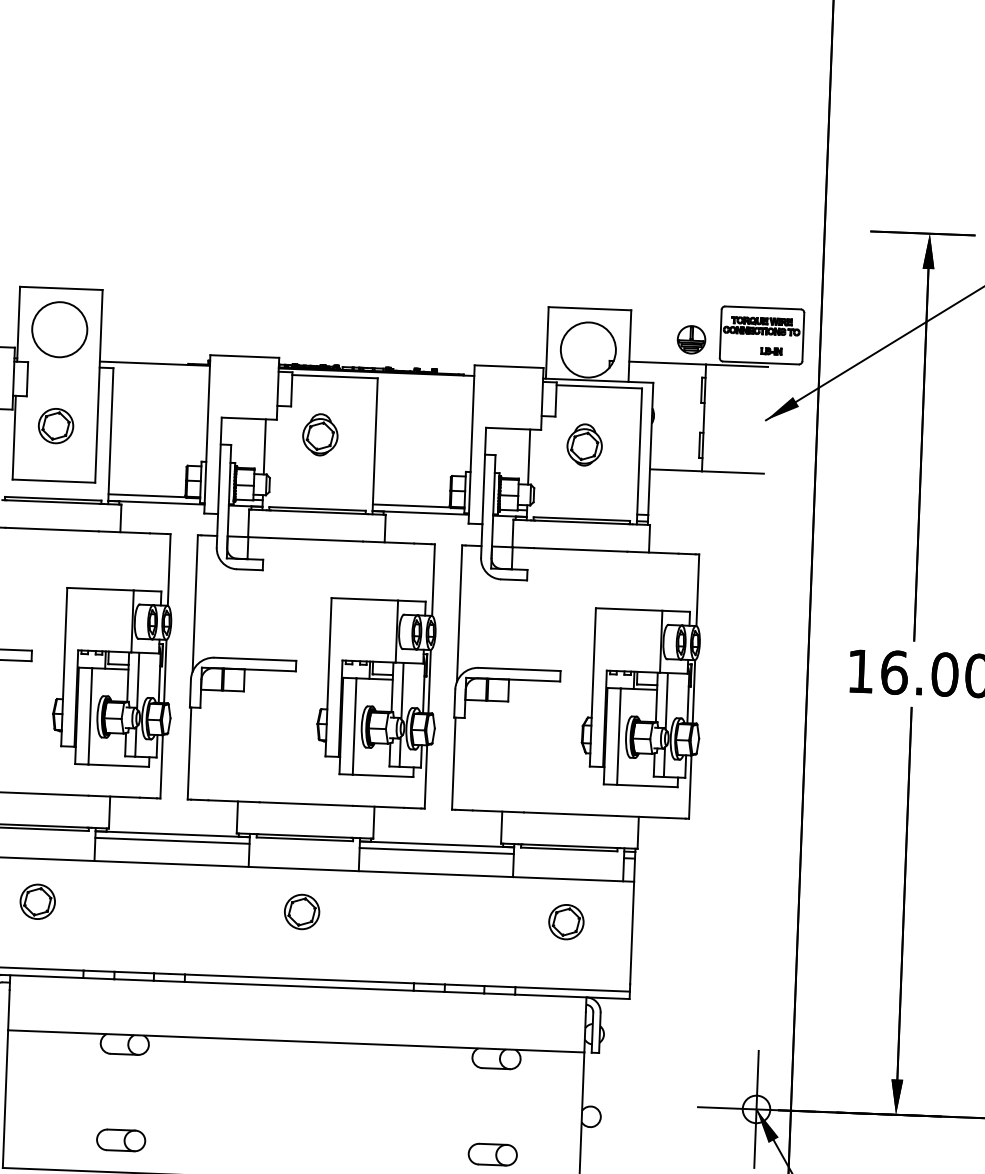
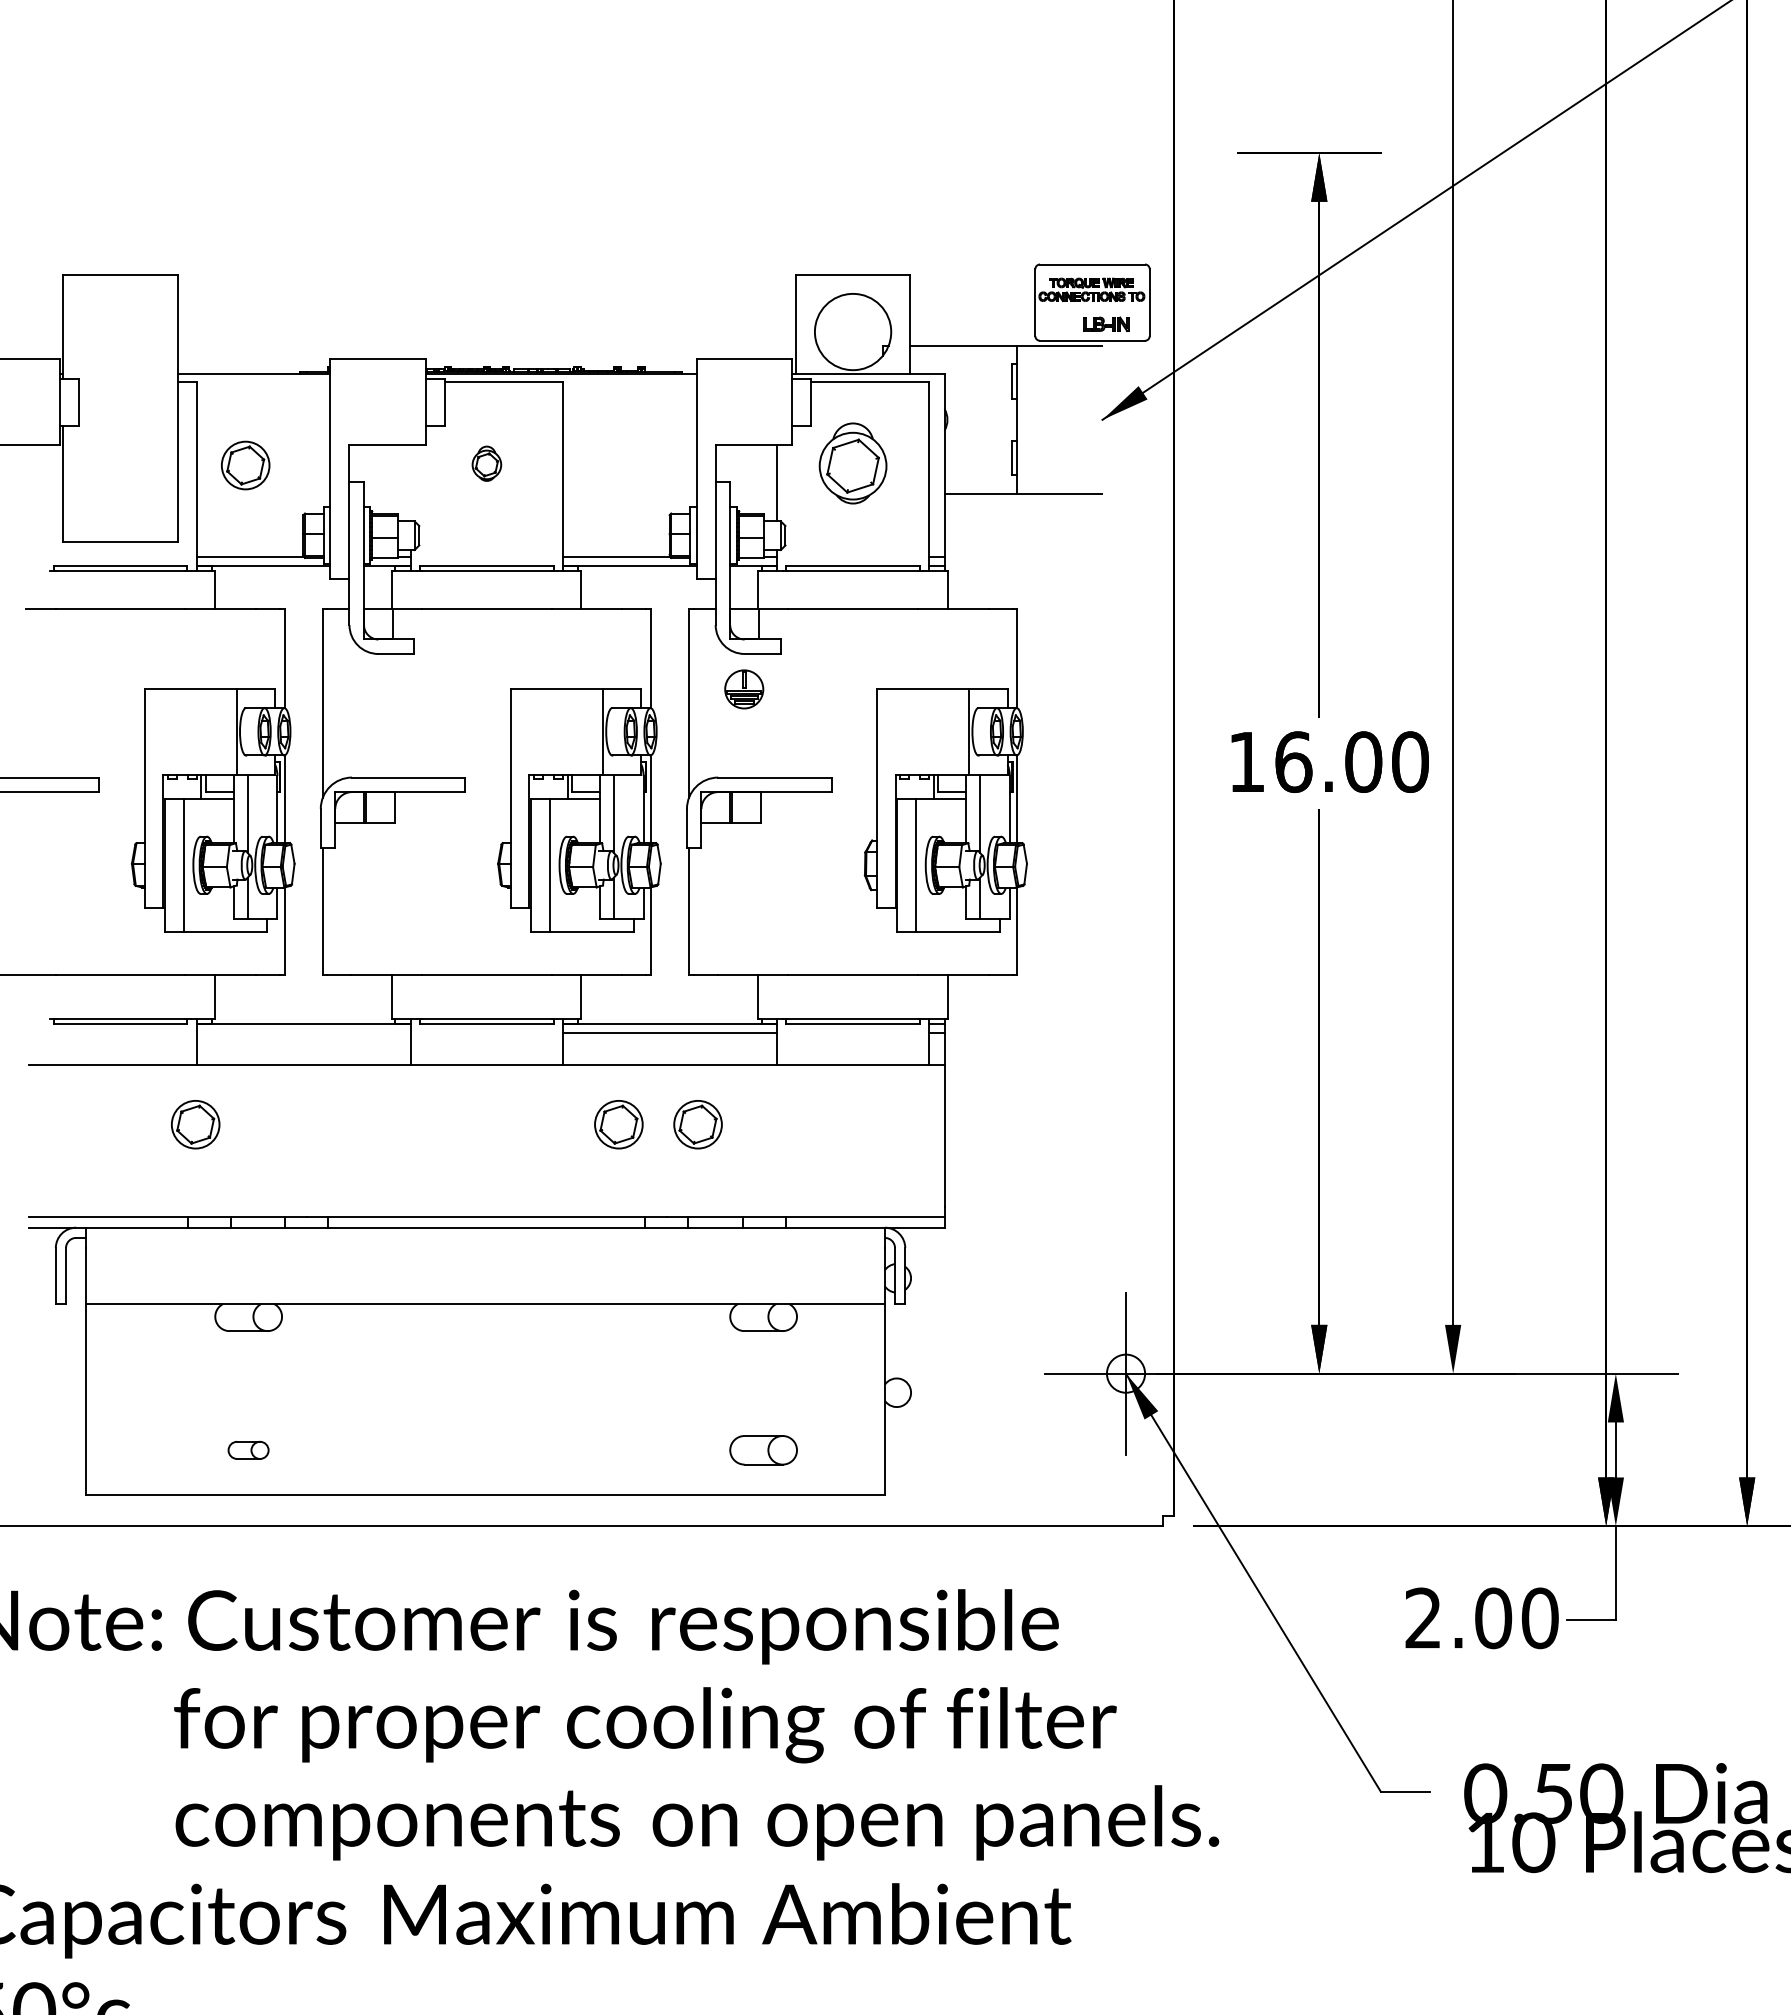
circle: (59, 330) -> (120, 332), removed
part: (691, 339) -> (744, 689), moved
part: (771, 350) -> (1106, 323), size x1.6
part: (55, 426) -> (245, 465), moved
part: (320, 434) -> (486, 463), size x0.6
part: (584, 444) -> (852, 463), size x1.4
line: (264, 447) -> (410, 483), removed
line: (172, 841) -> (303, 1033), removed
part: (37, 901) -> (195, 1124), moved
part: (301, 911) -> (618, 1124), moved
part: (566, 921) -> (697, 1124), moved
part: (121, 1140) -> (248, 1450), size x0.6

